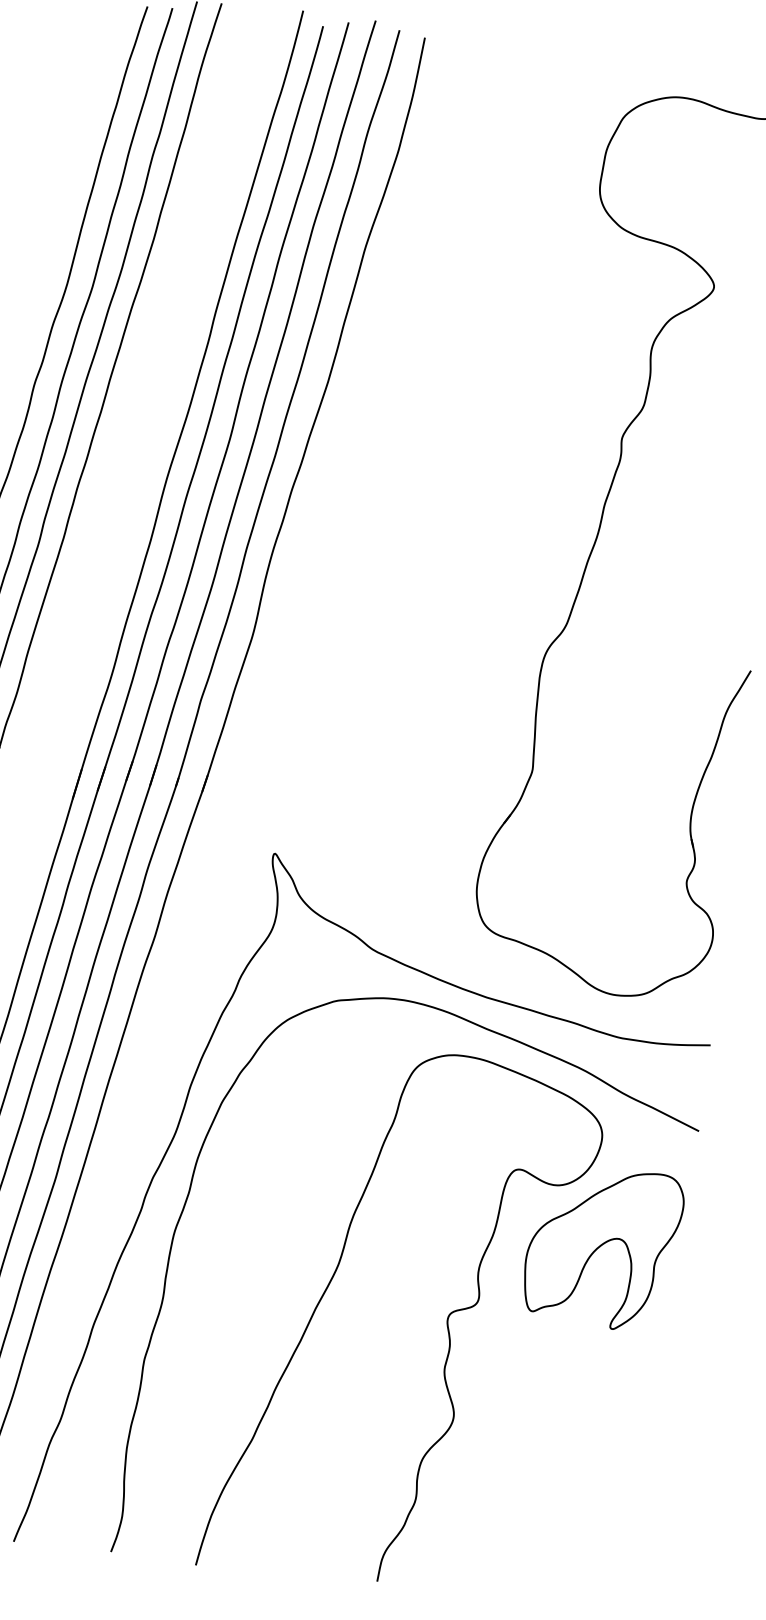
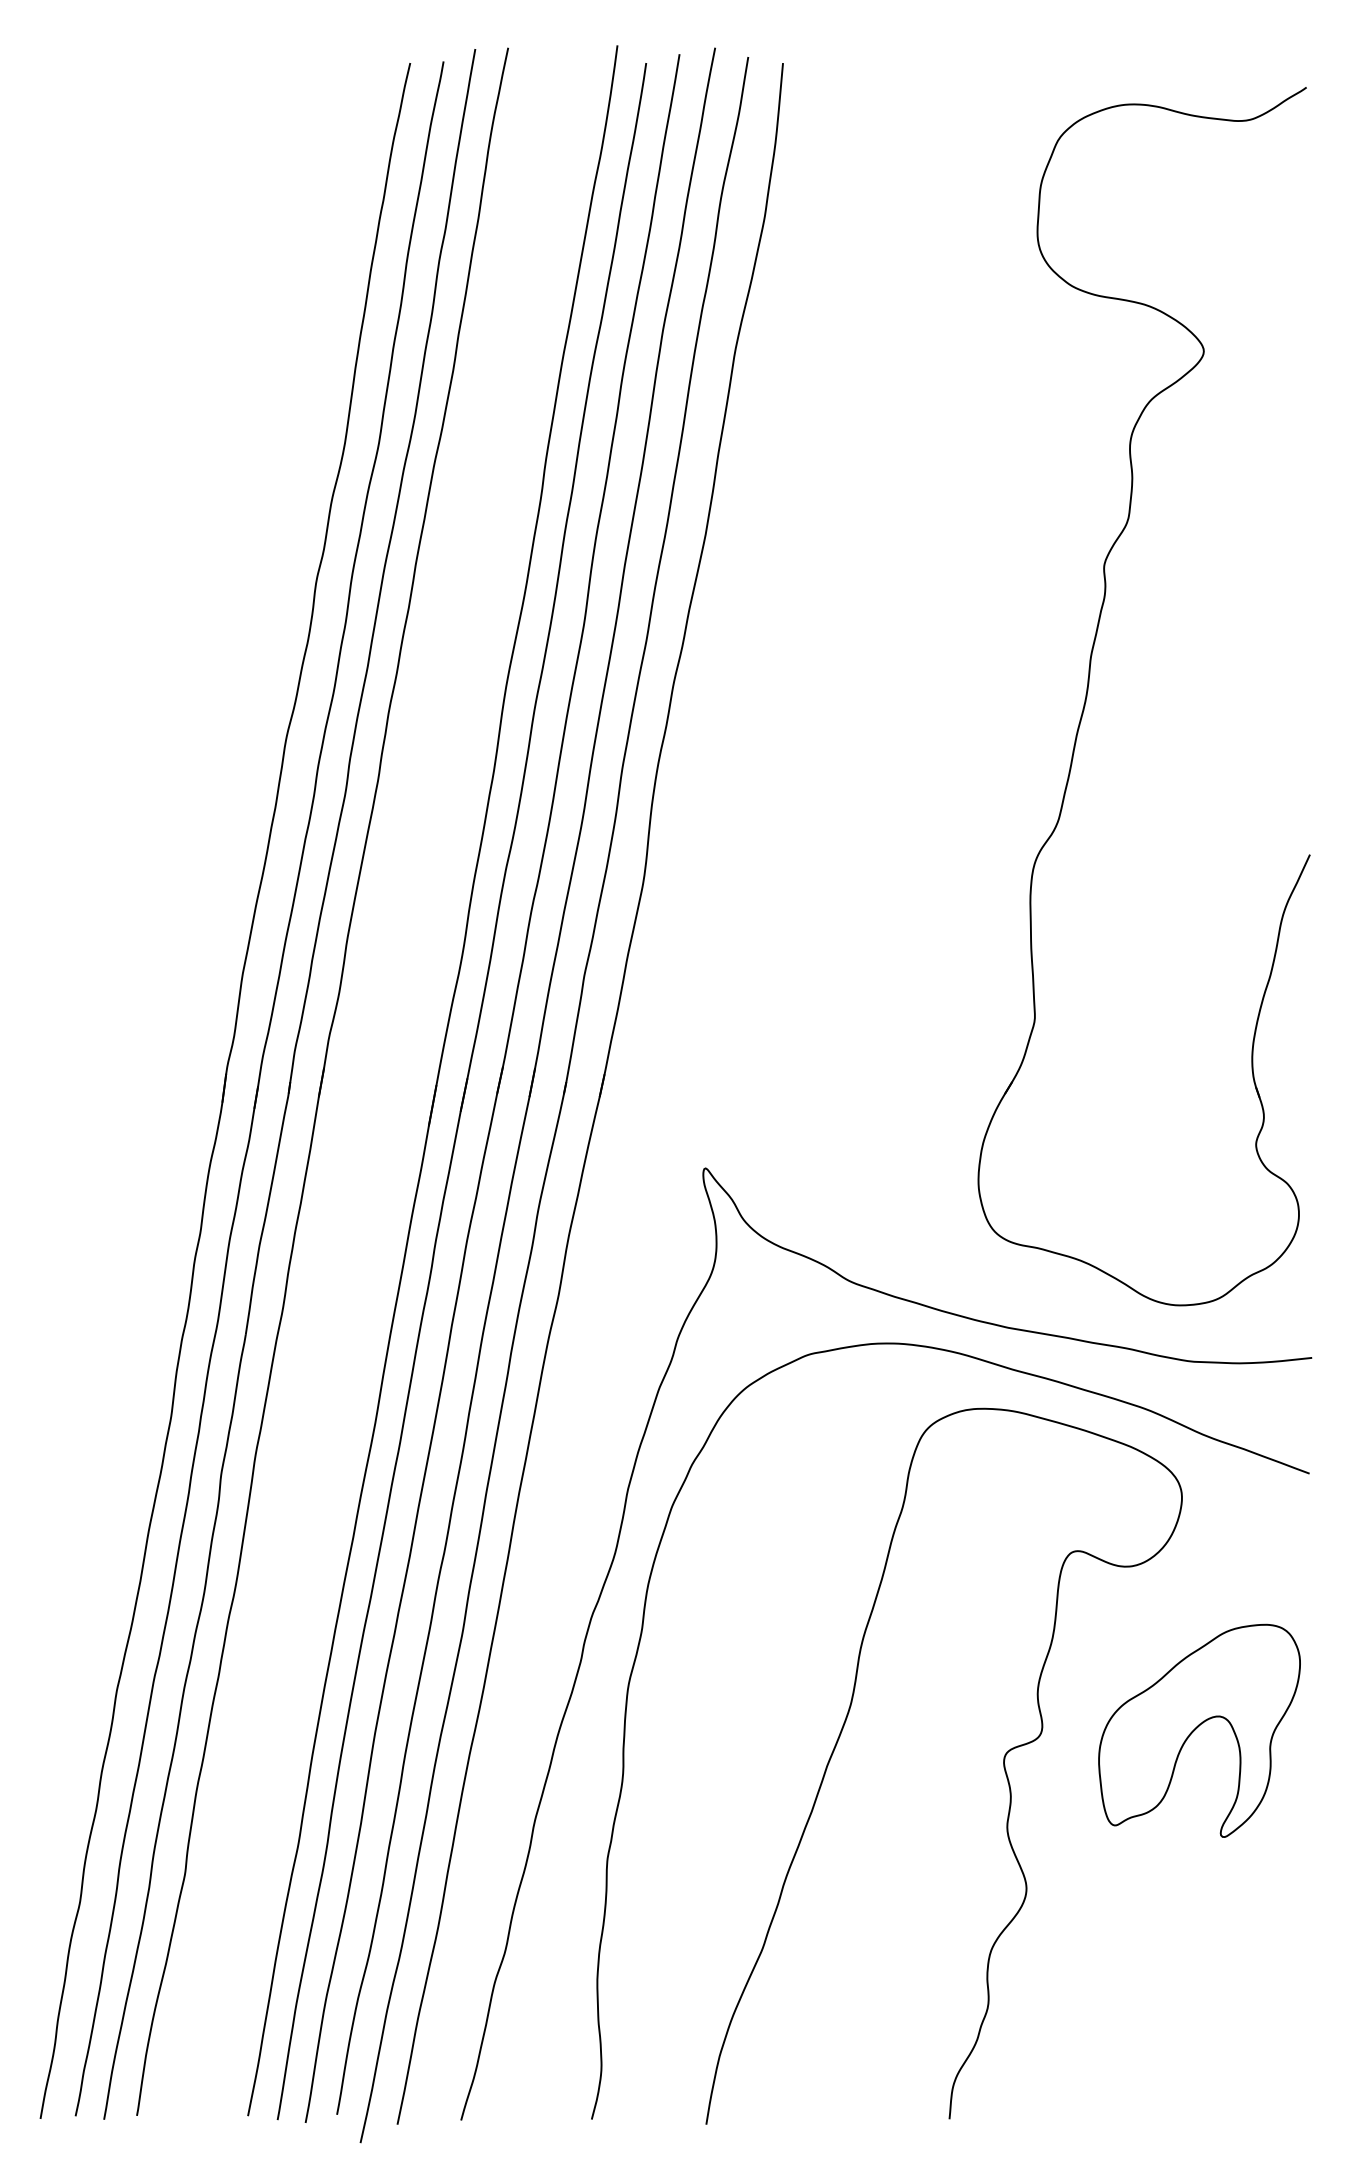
part: (603, 1247) -> (1199, 1730), moved

